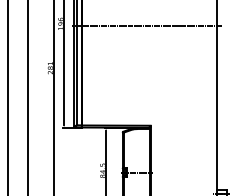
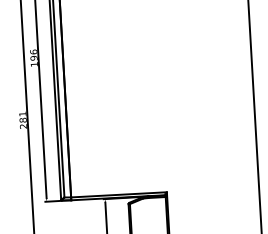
line: (146, 25) -> (153, 53), removed

